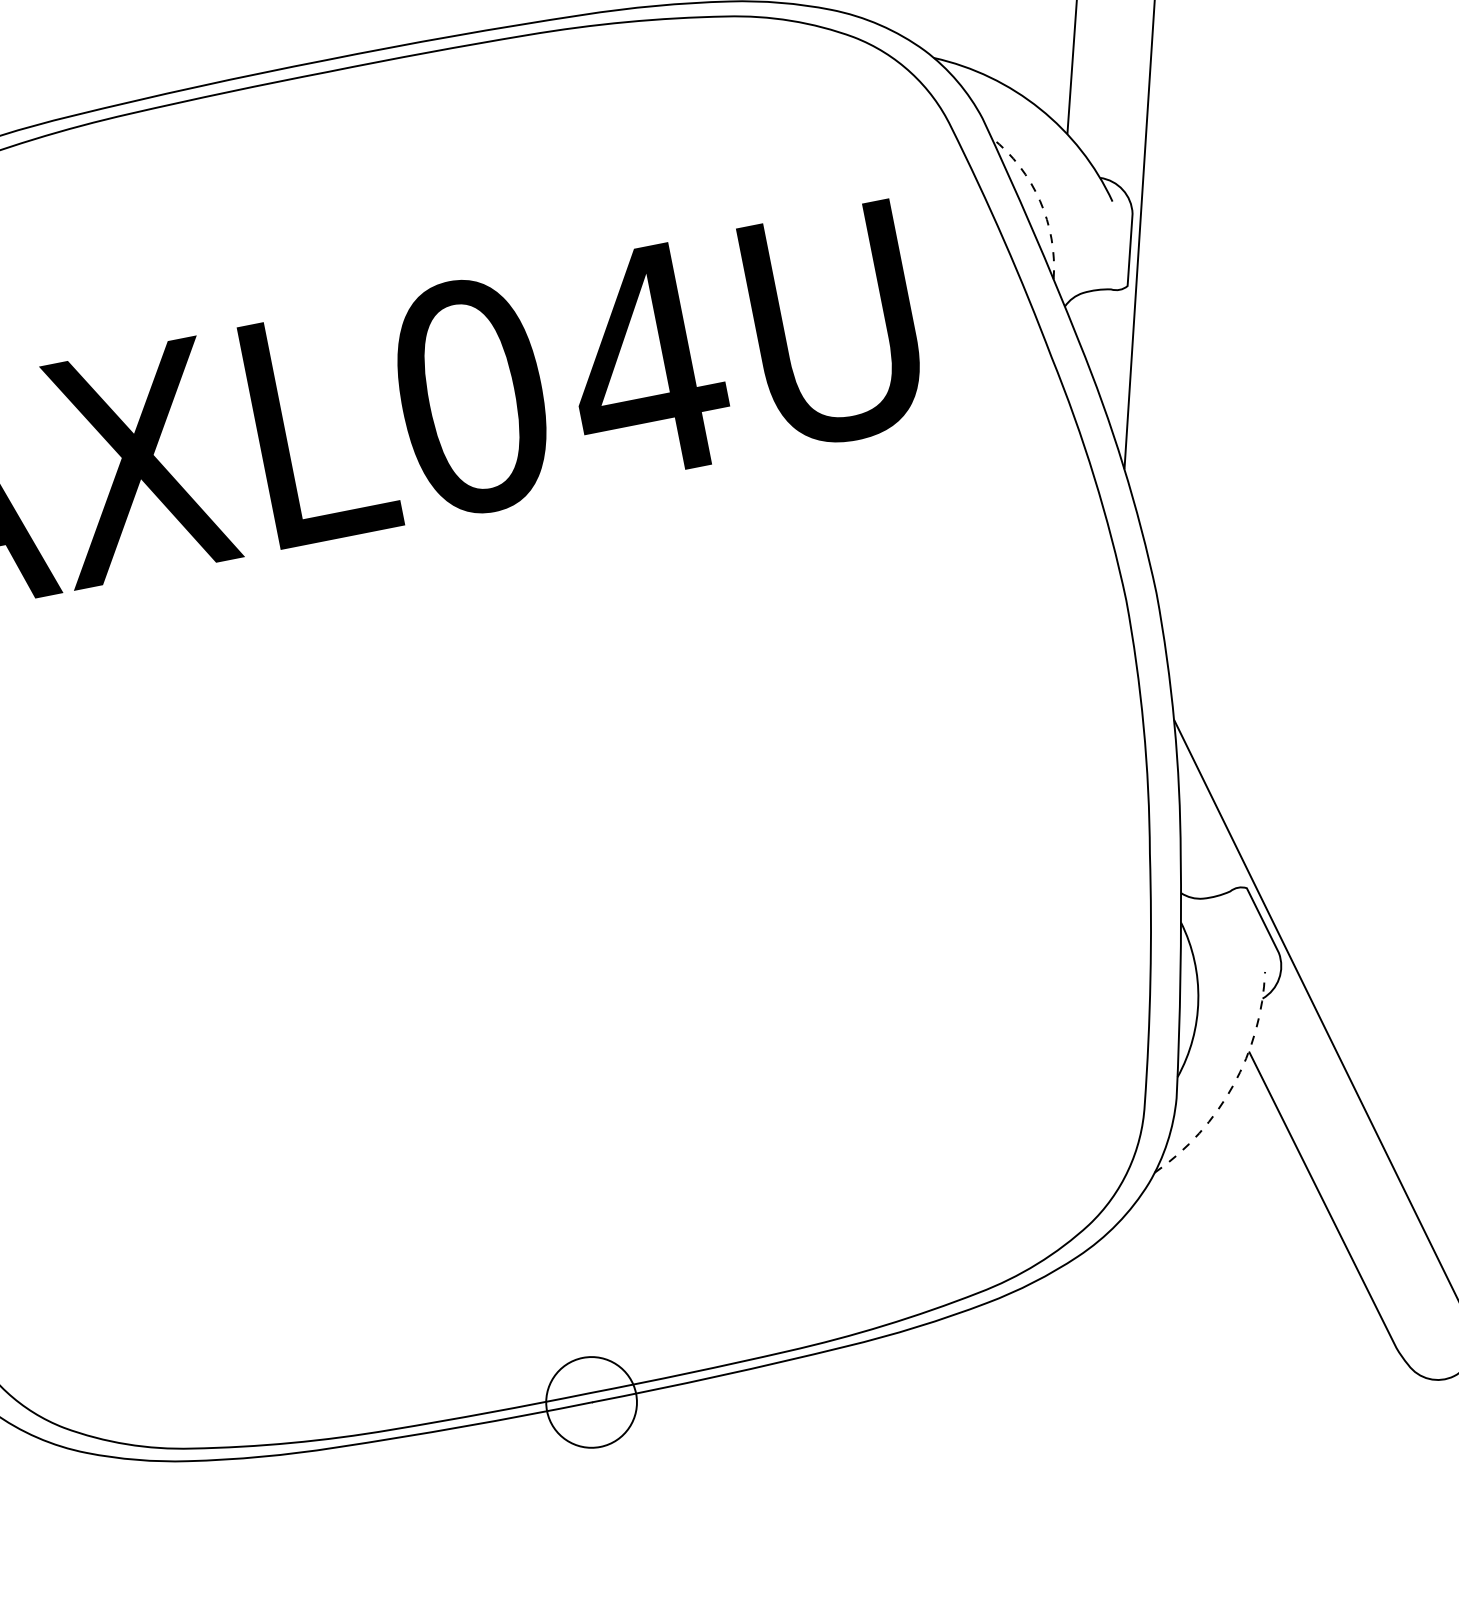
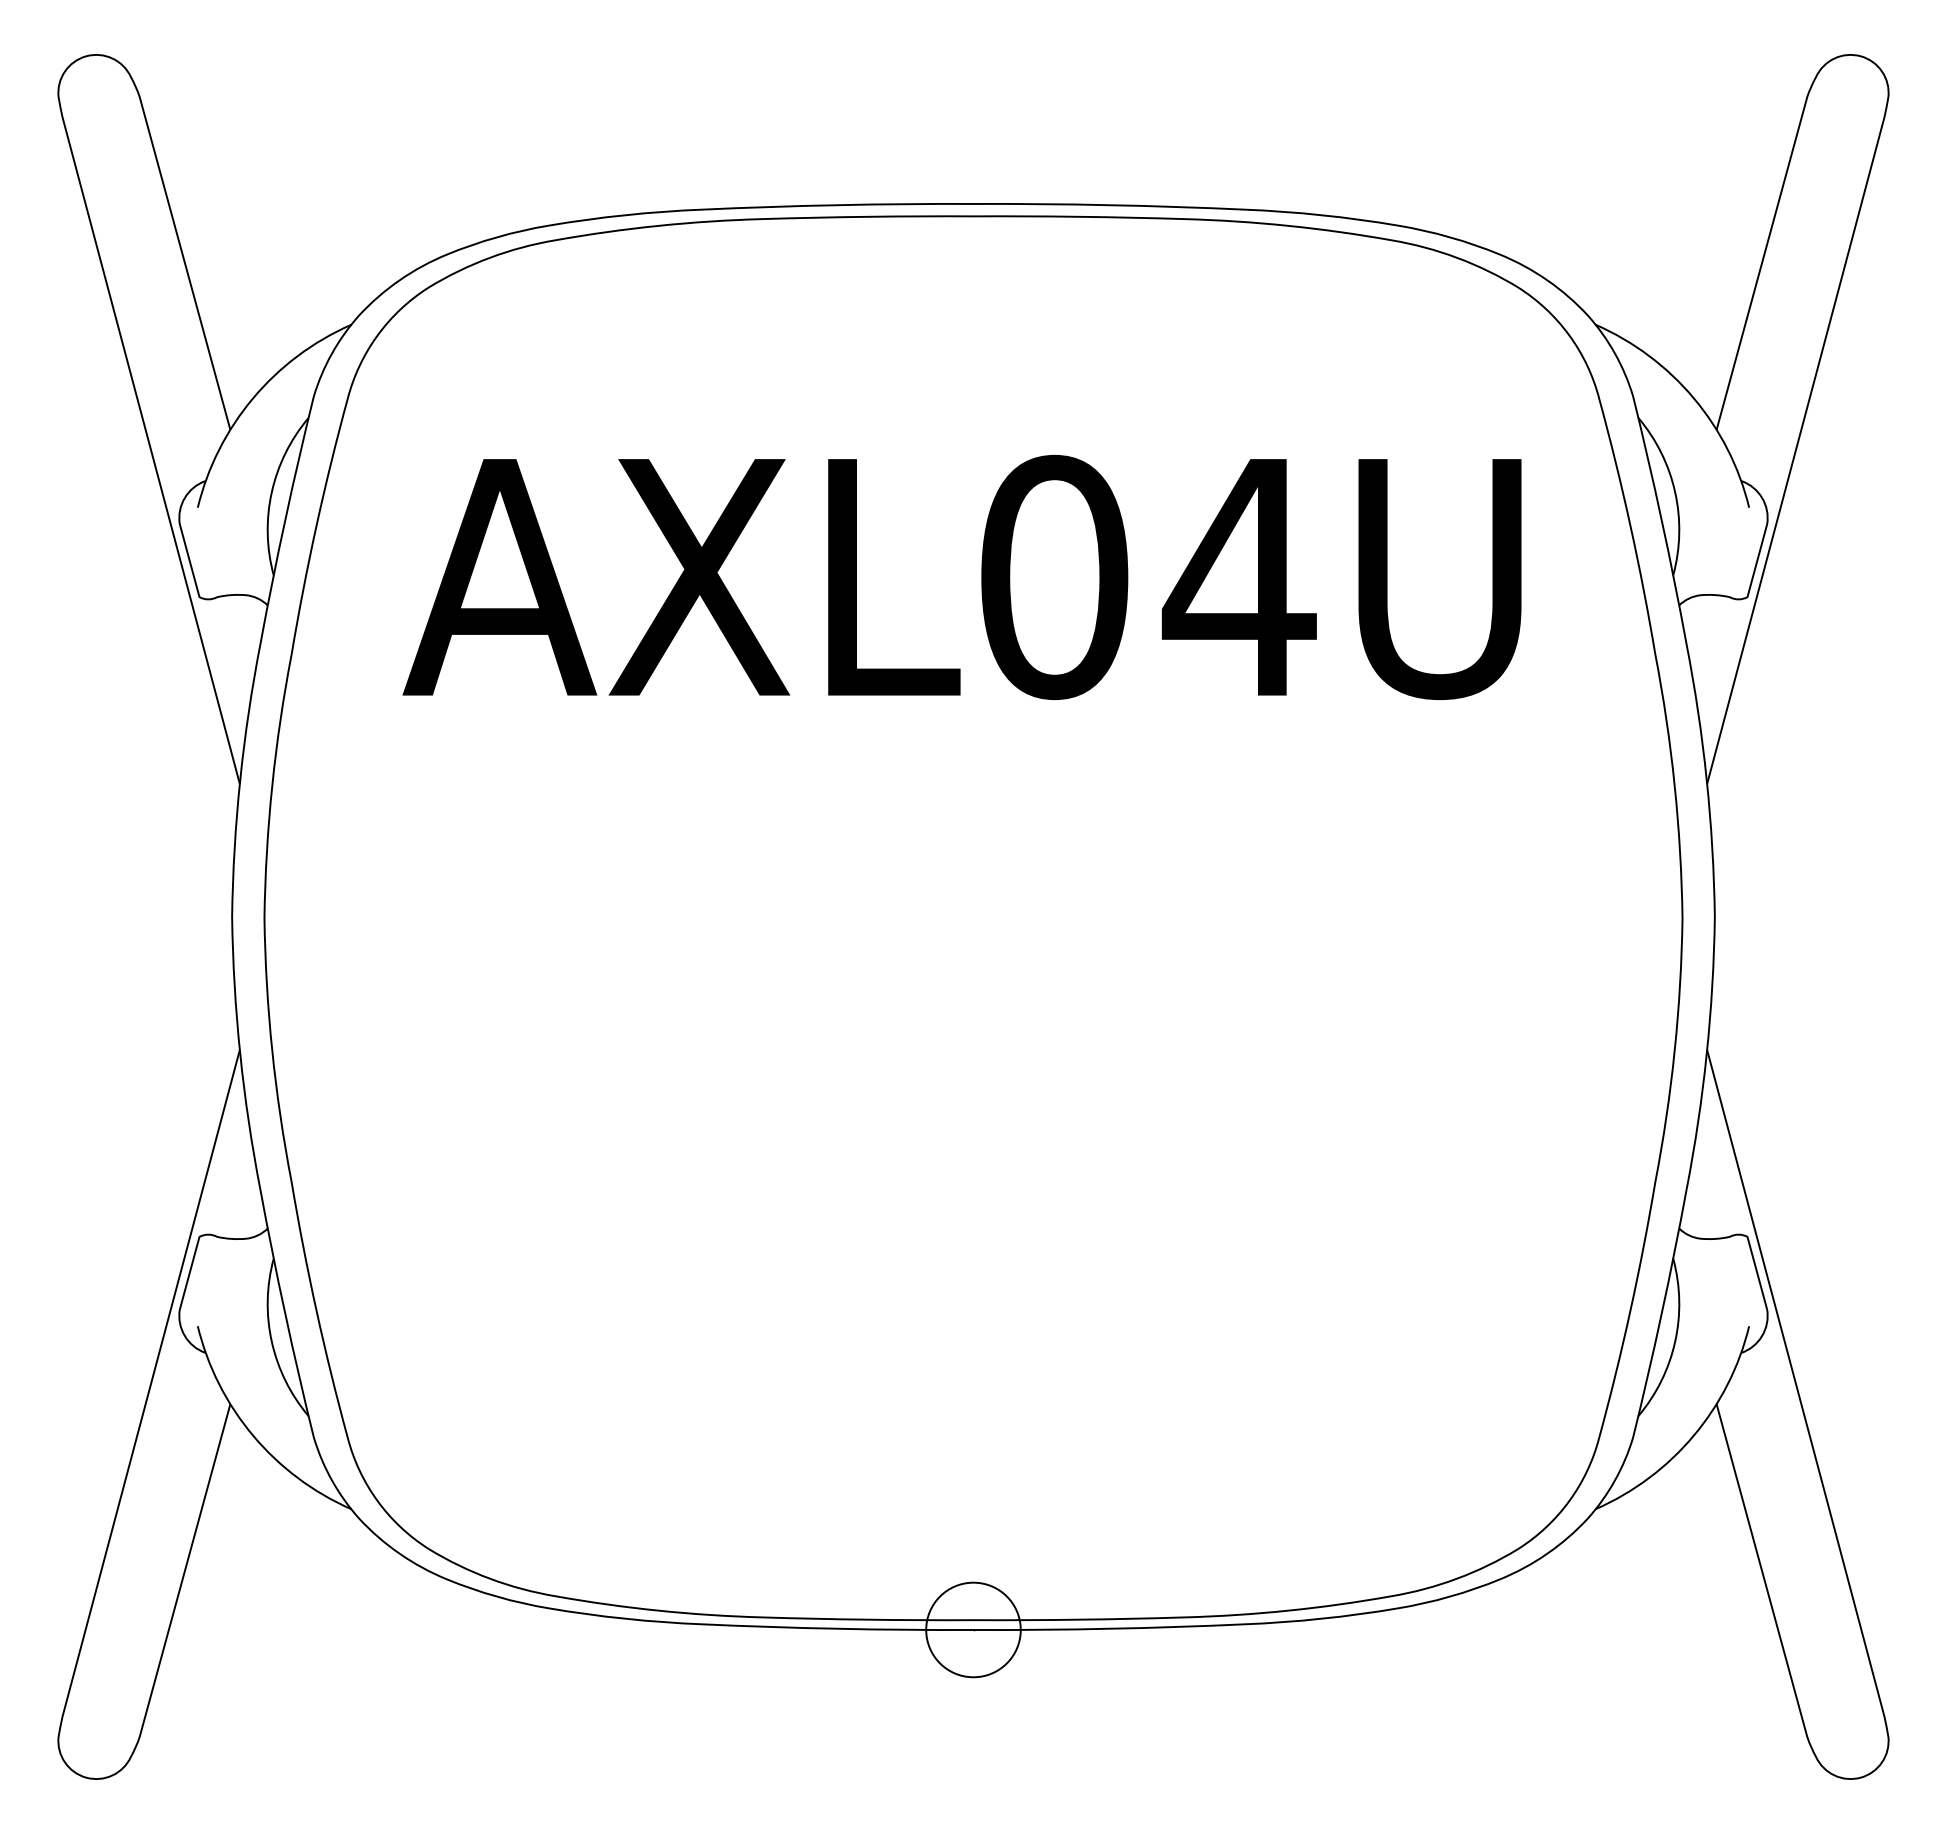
arc: (1040, 200) -> (1675, 492), dashed -> solid
arc: (1233, 1085) -> (1693, 1435), dashed -> solid

